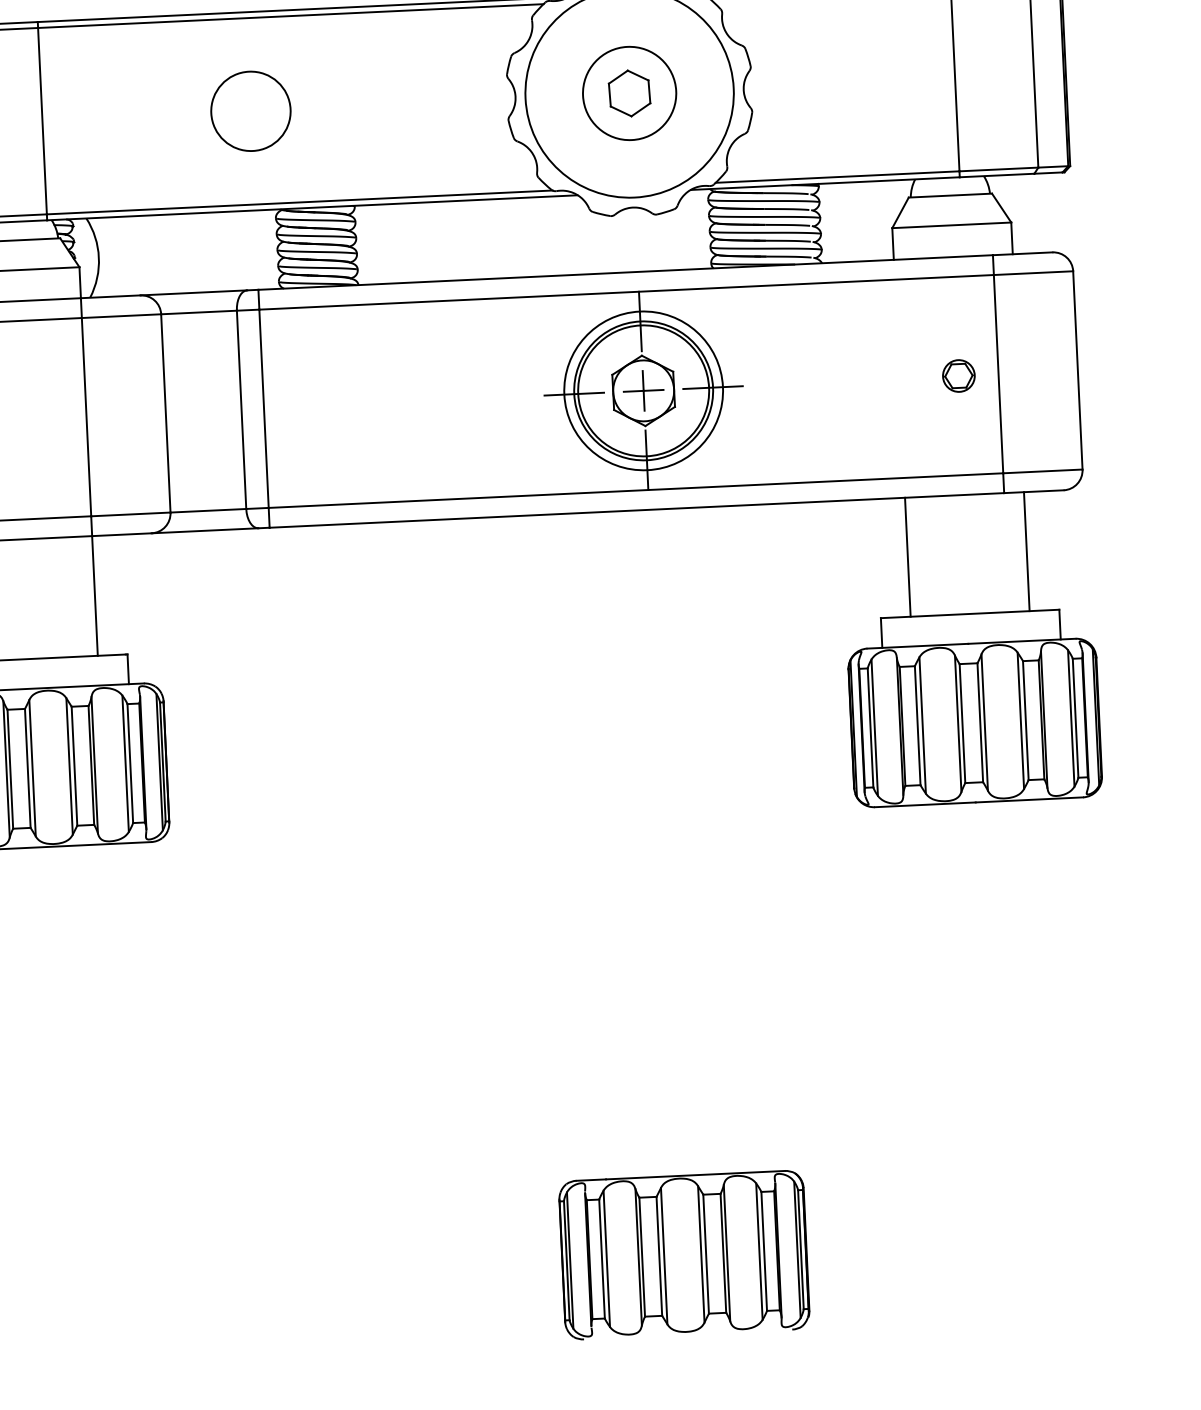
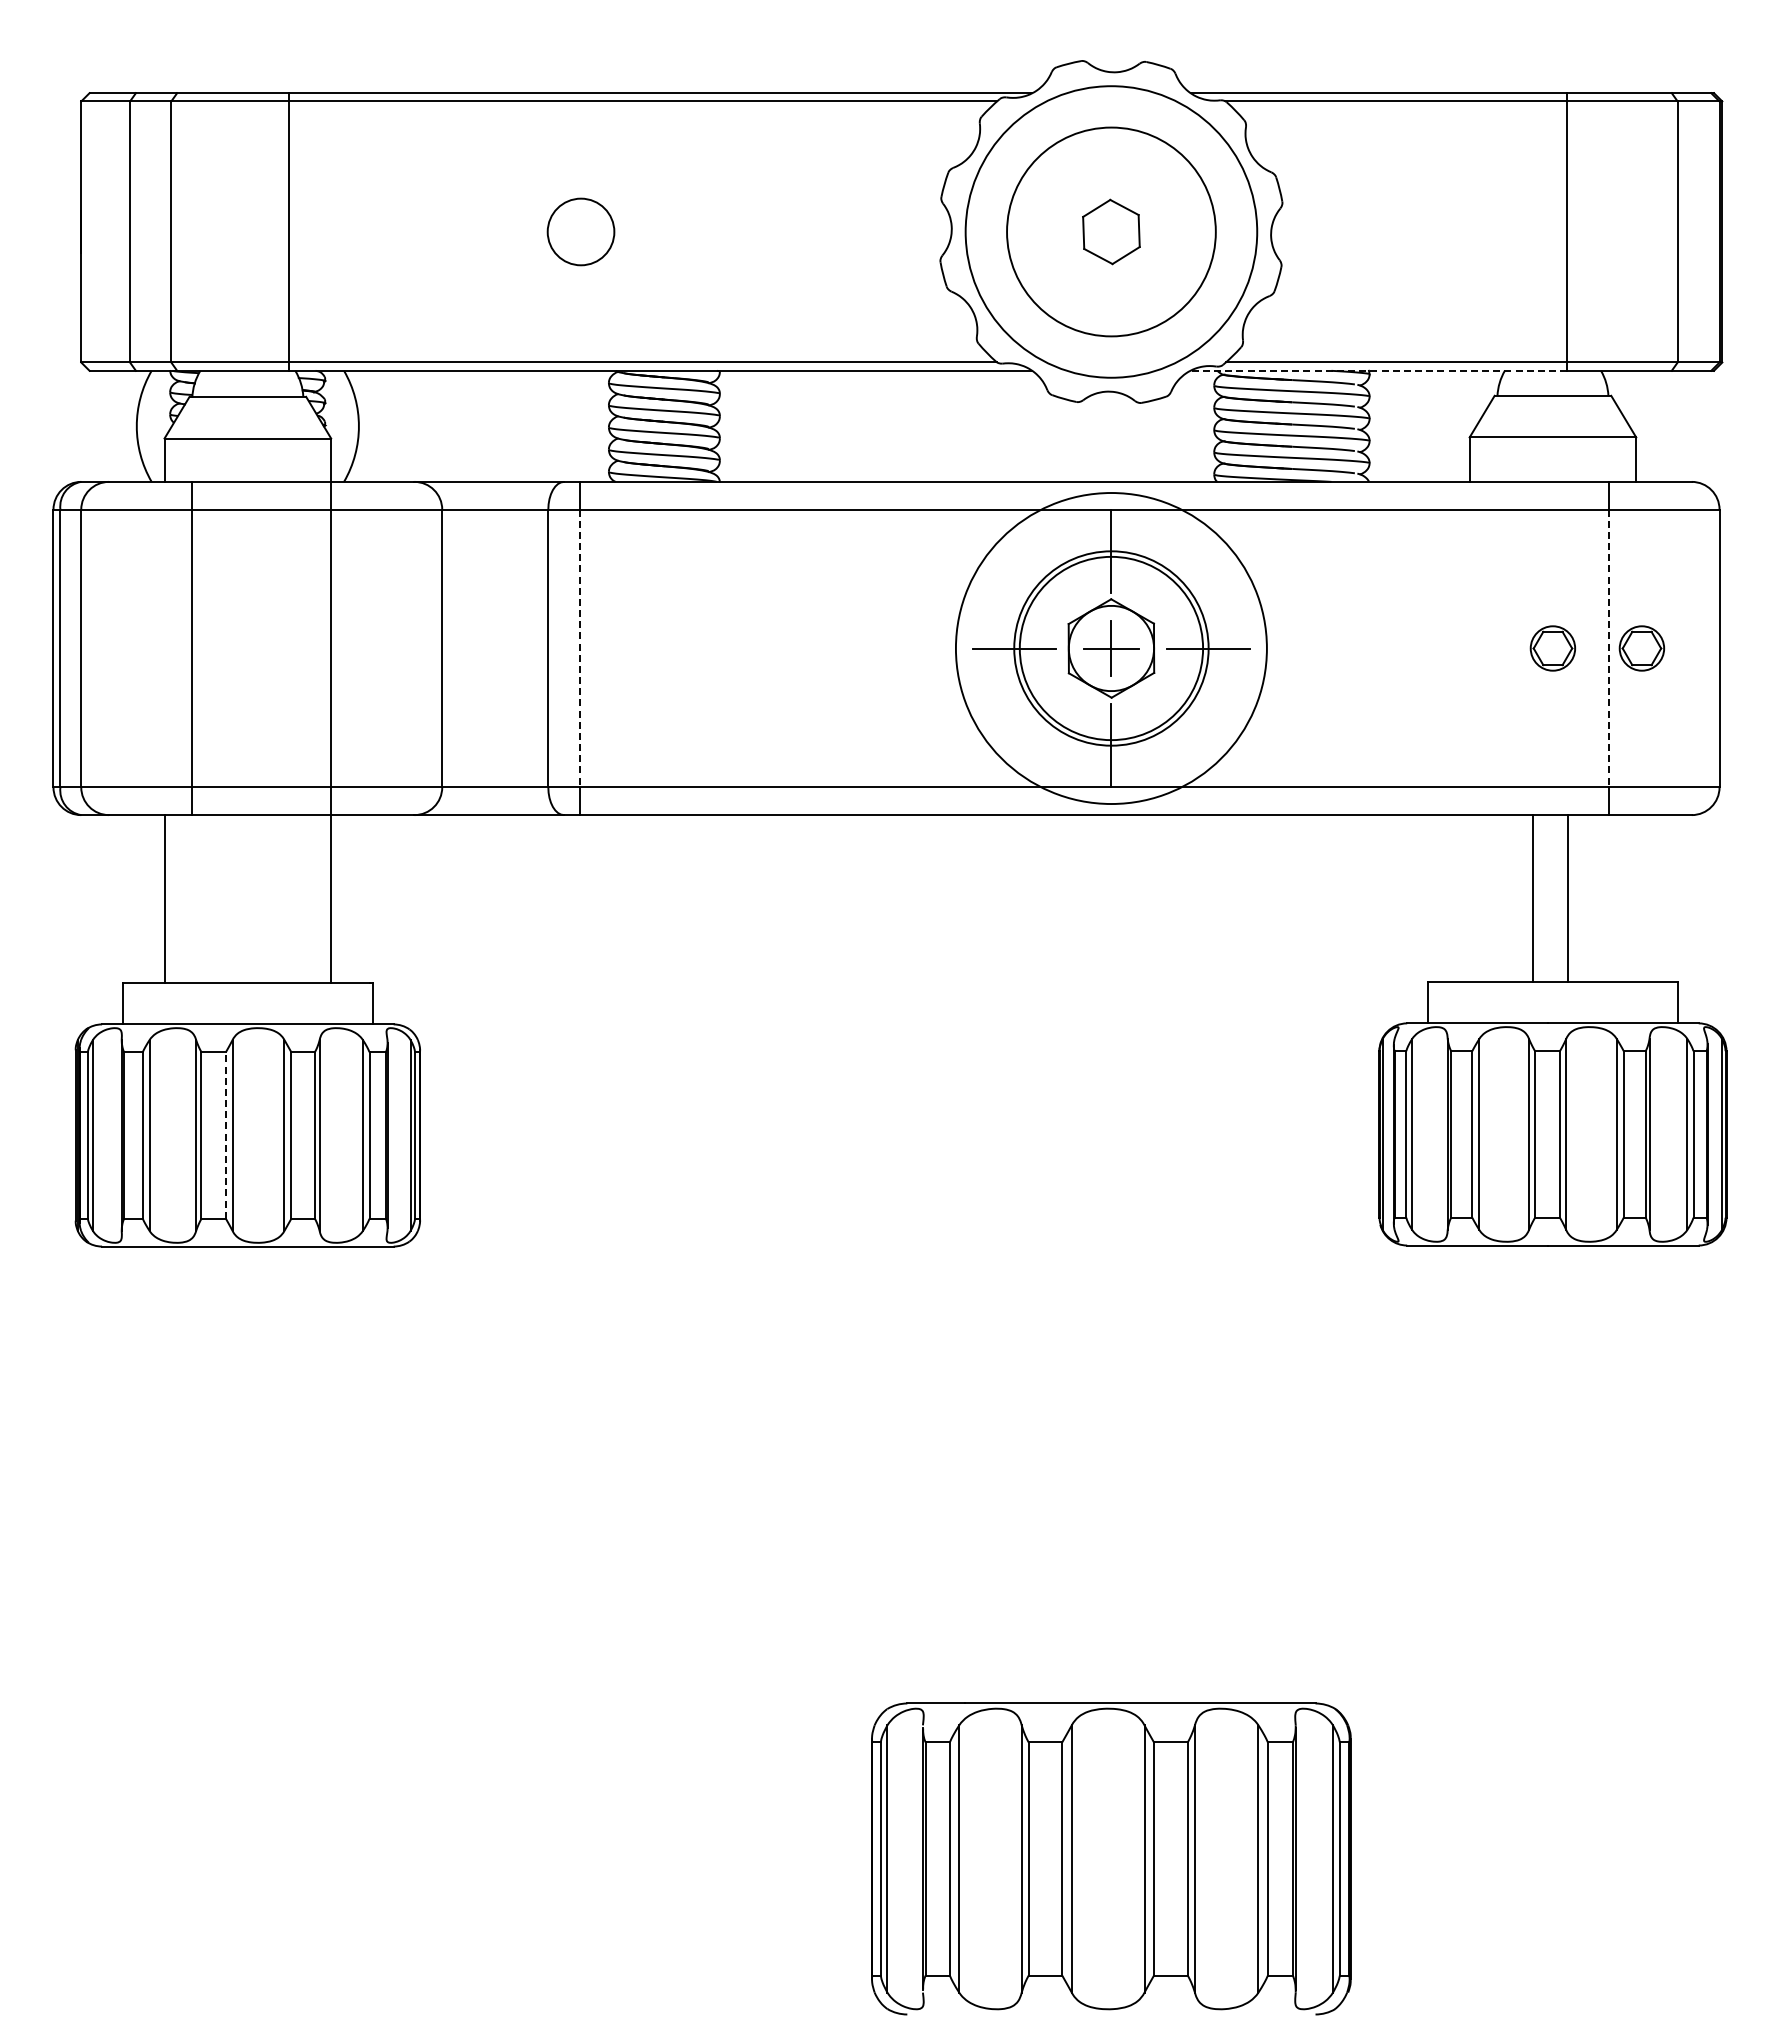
circle: (629, 93) -> (1111, 231), size x1.6
circle: (250, 111) -> (580, 231), size x0.6
line: (824, 183) -> (1378, 370), solid -> dashed
part: (1022, 373) -> (1641, 648), added
line: (998, 374) -> (1608, 648), solid -> dashed
circle: (643, 390) -> (1111, 648), size x1.4
line: (263, 408) -> (579, 648), solid -> dashed
line: (1026, 551) -> (1533, 898), moved
line: (907, 557) -> (1567, 898), moved
line: (27, 768) -> (225, 1135), solid -> dashed
part: (684, 1254) -> (1111, 1858), size x1.4

